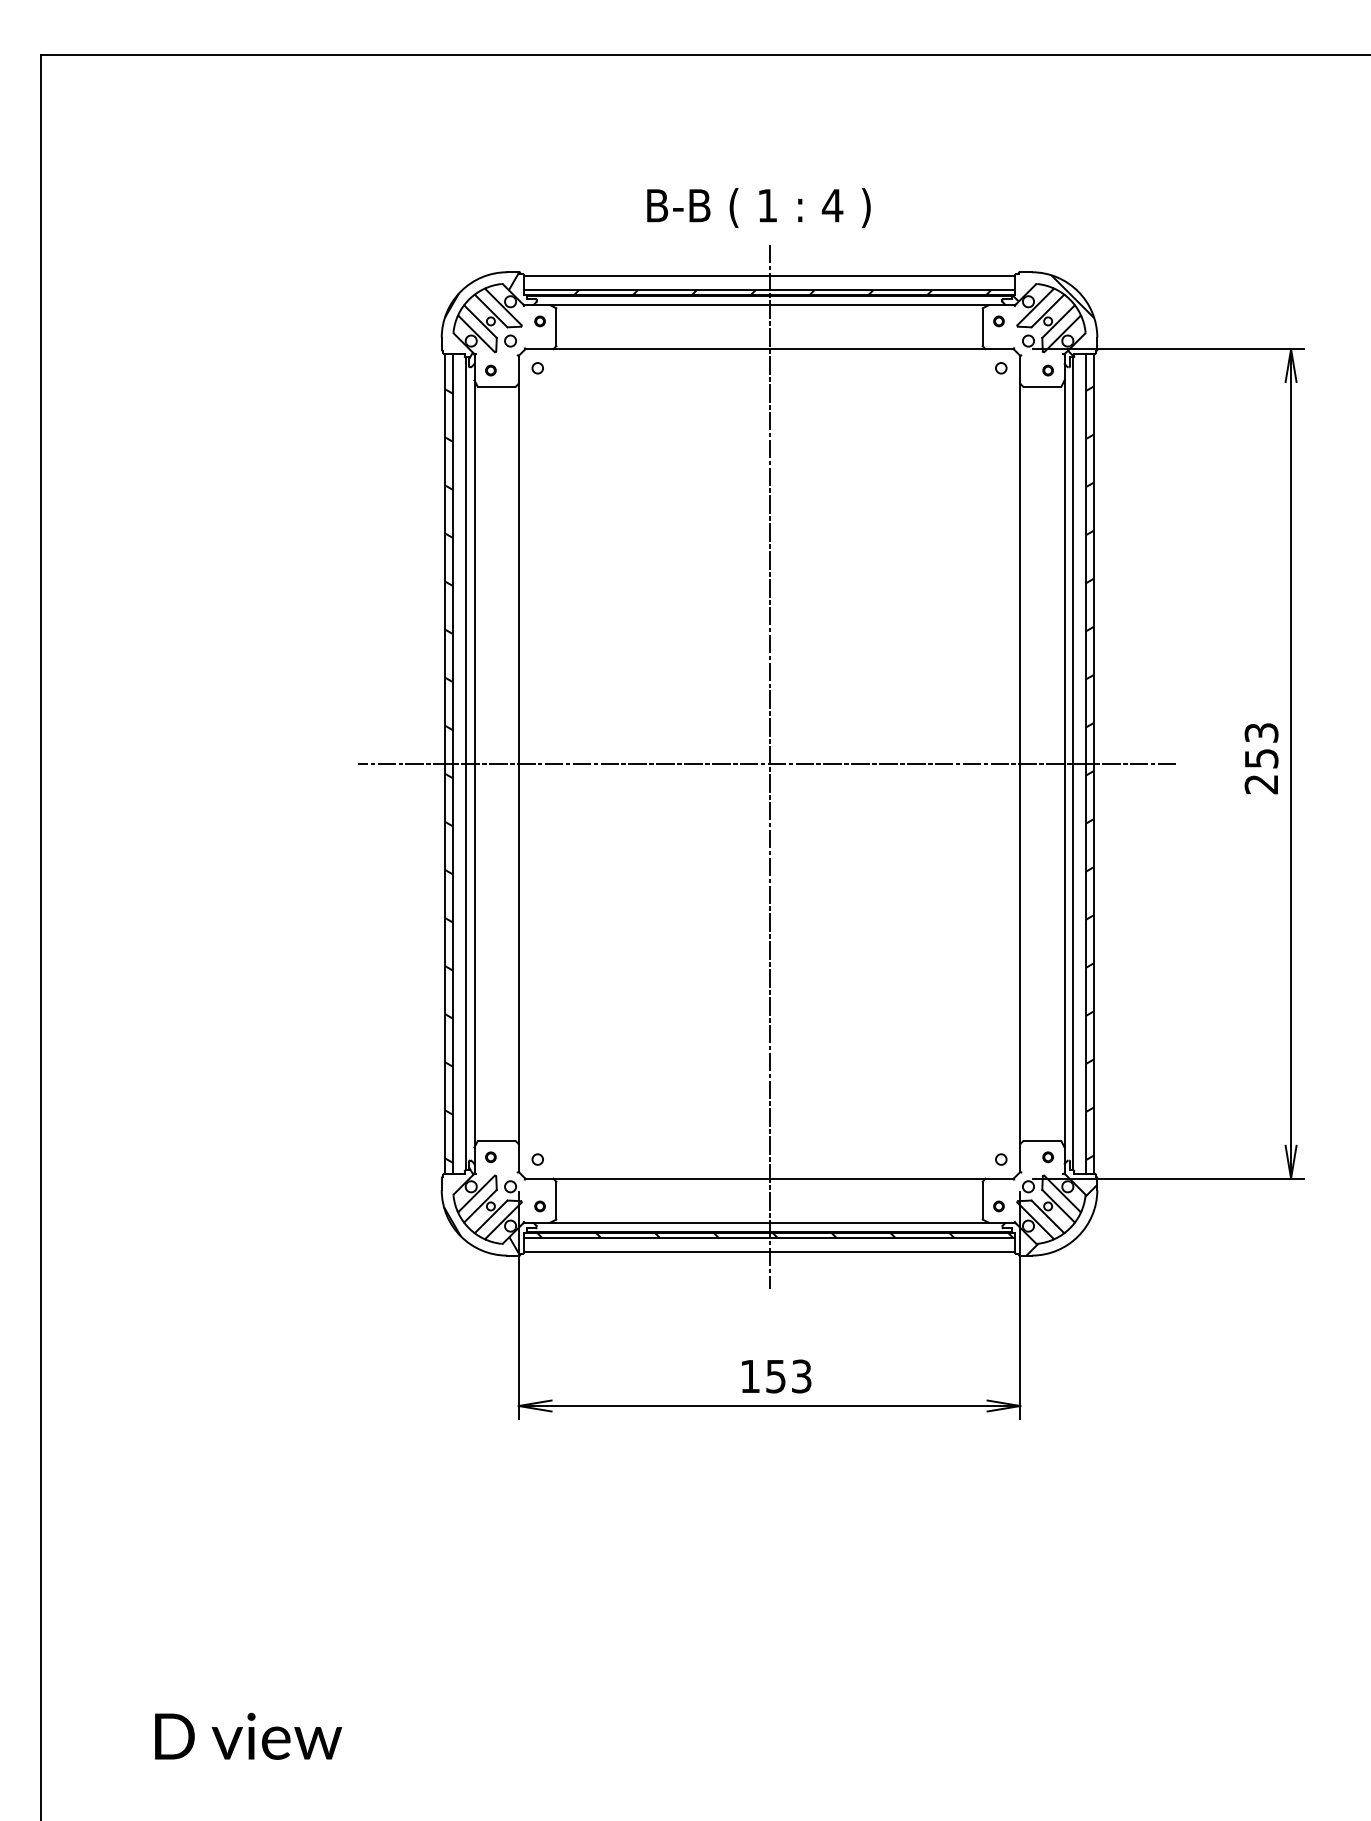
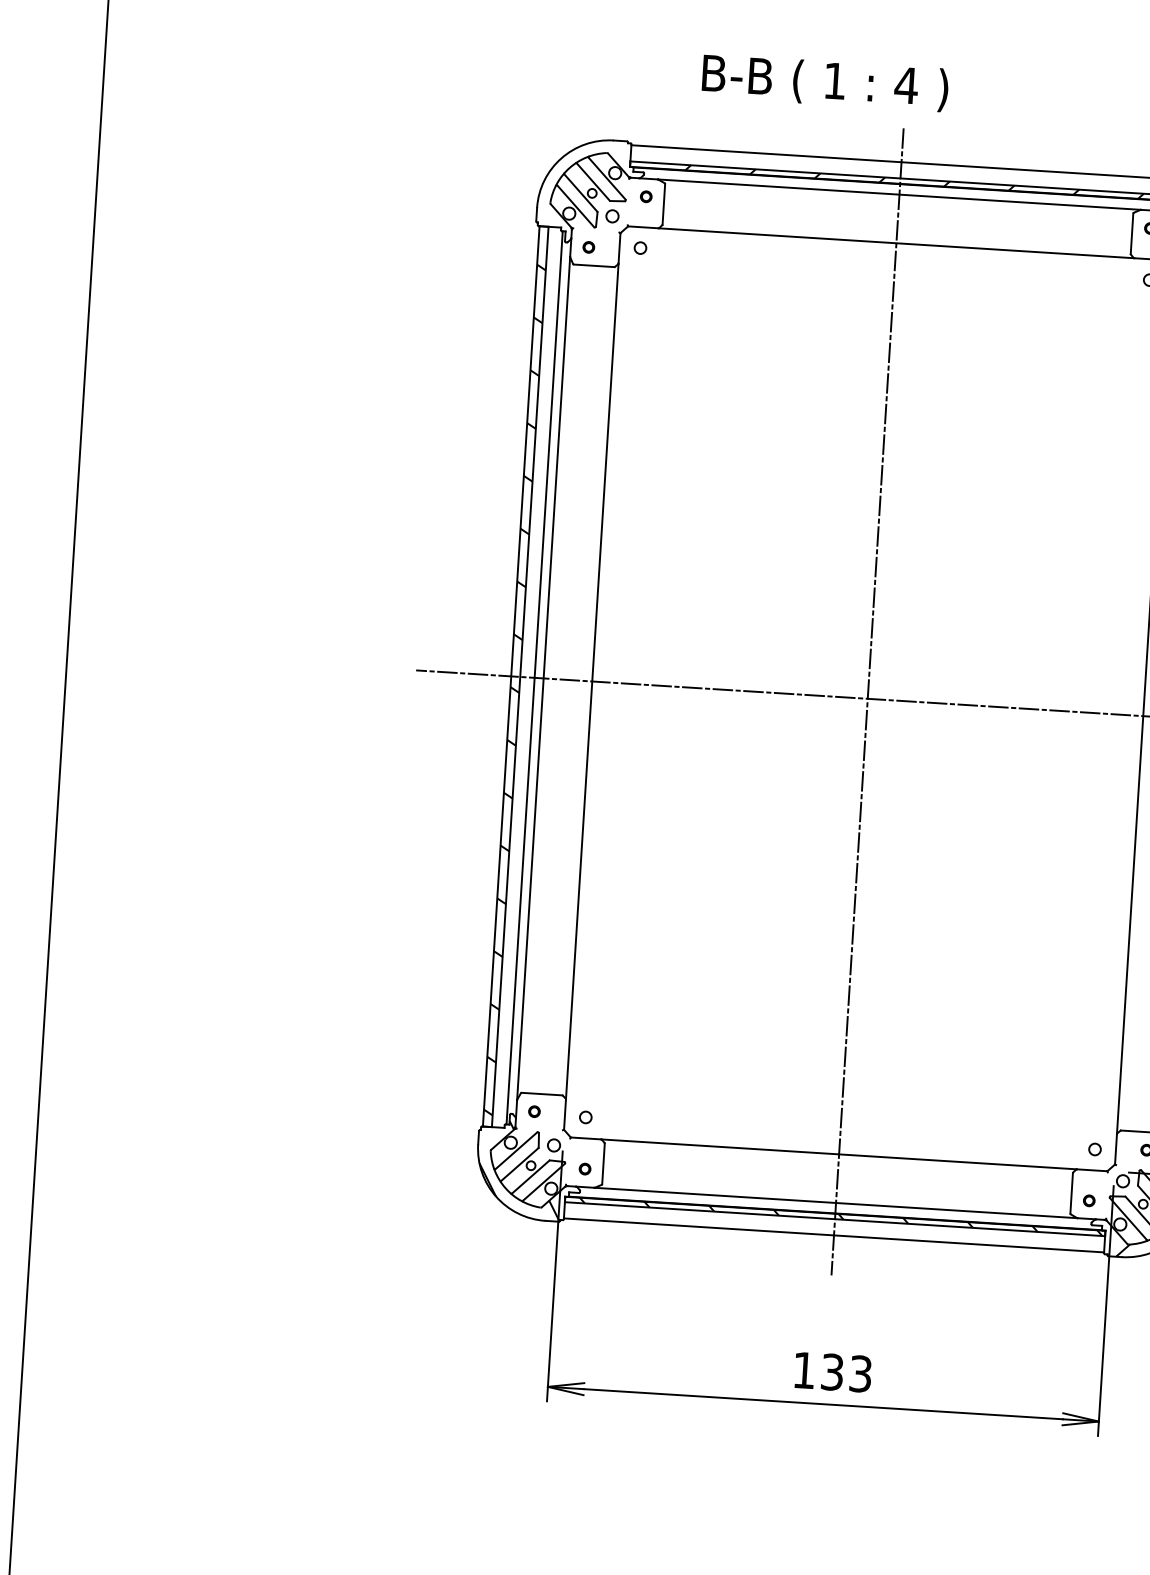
text: (758, 207) -> (824, 82), moved
hatch: (481, 315) -> (582, 186), removed
text: (775, 1375) -> (832, 1371), 153 -> 133

